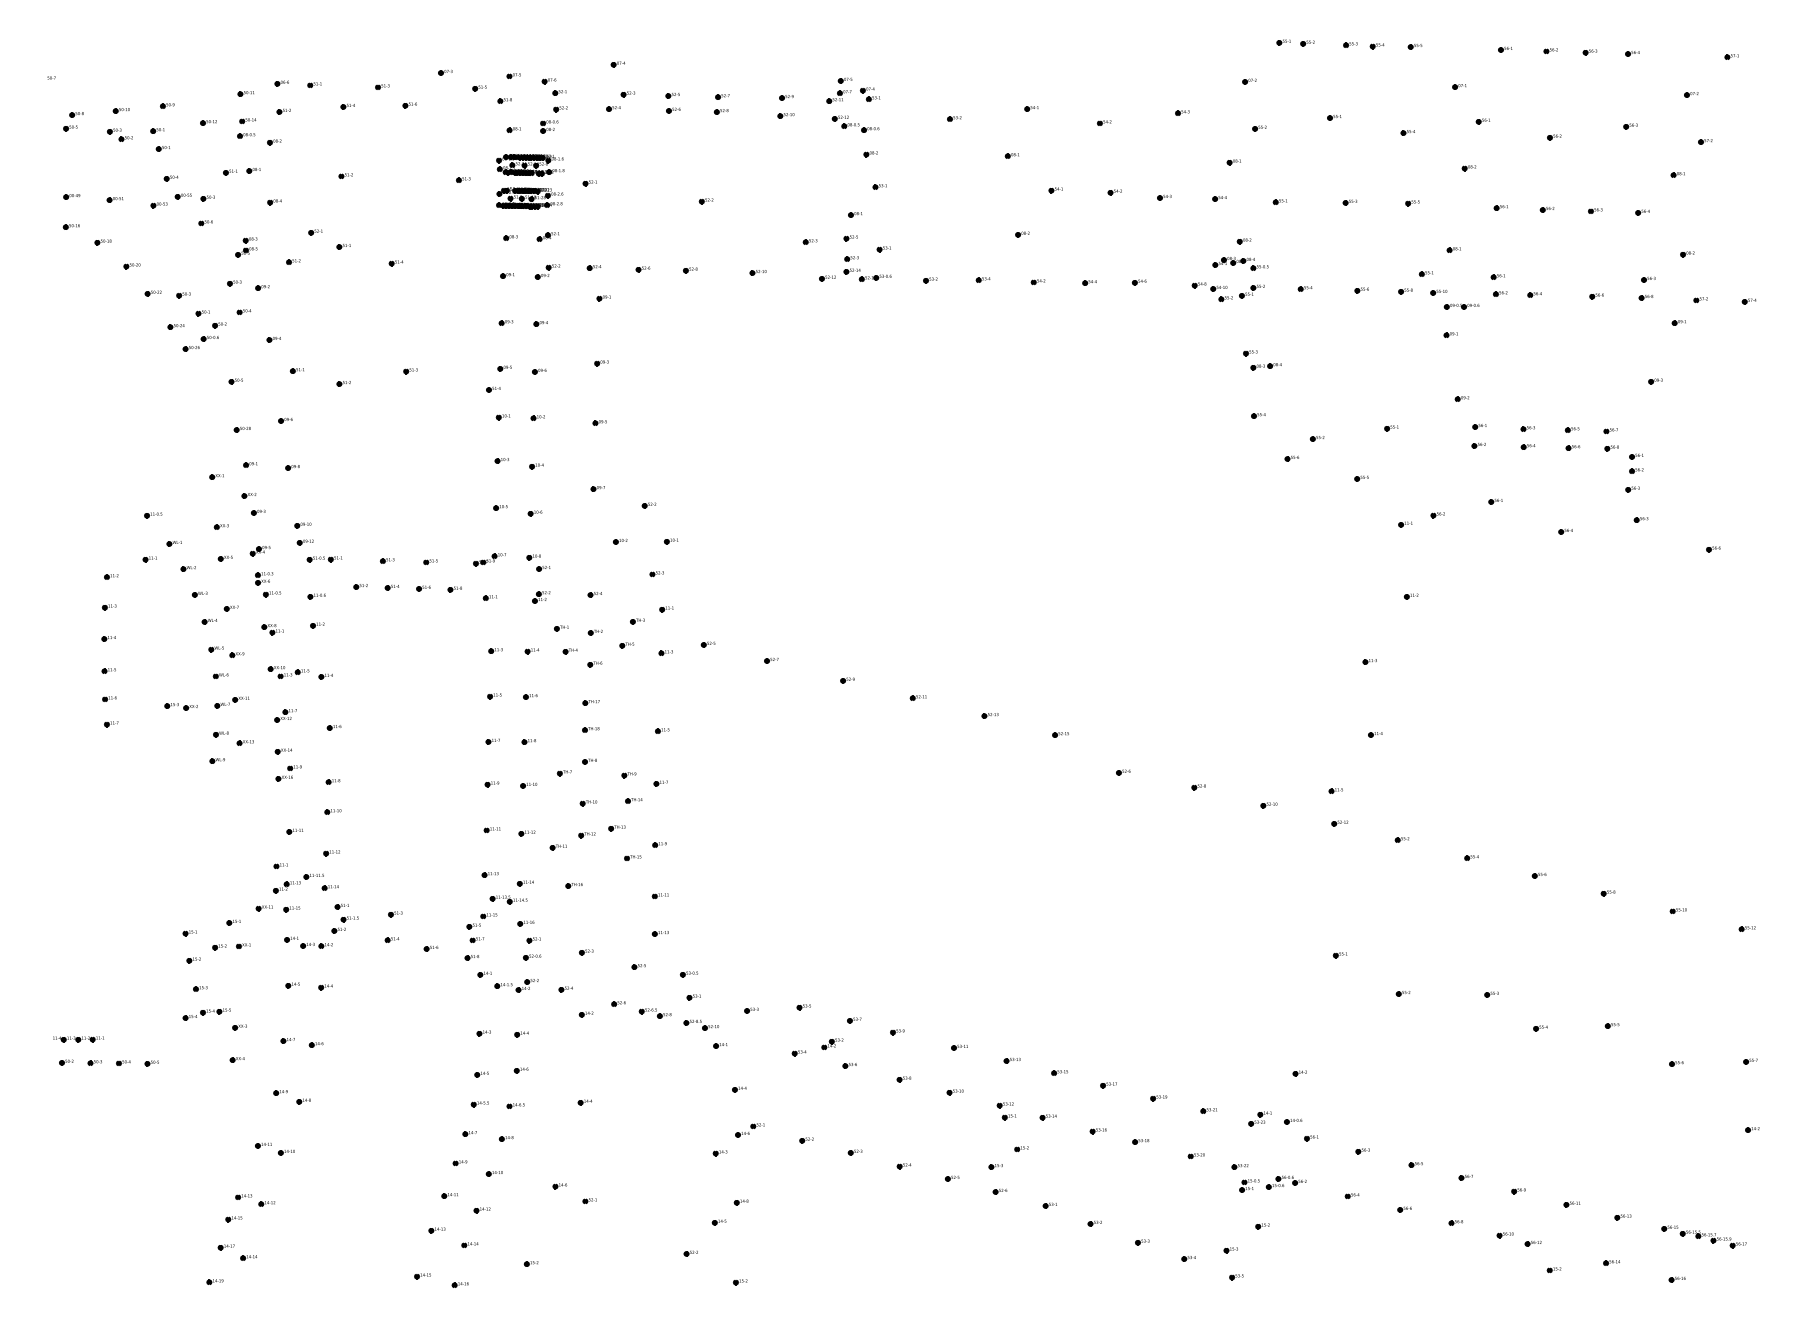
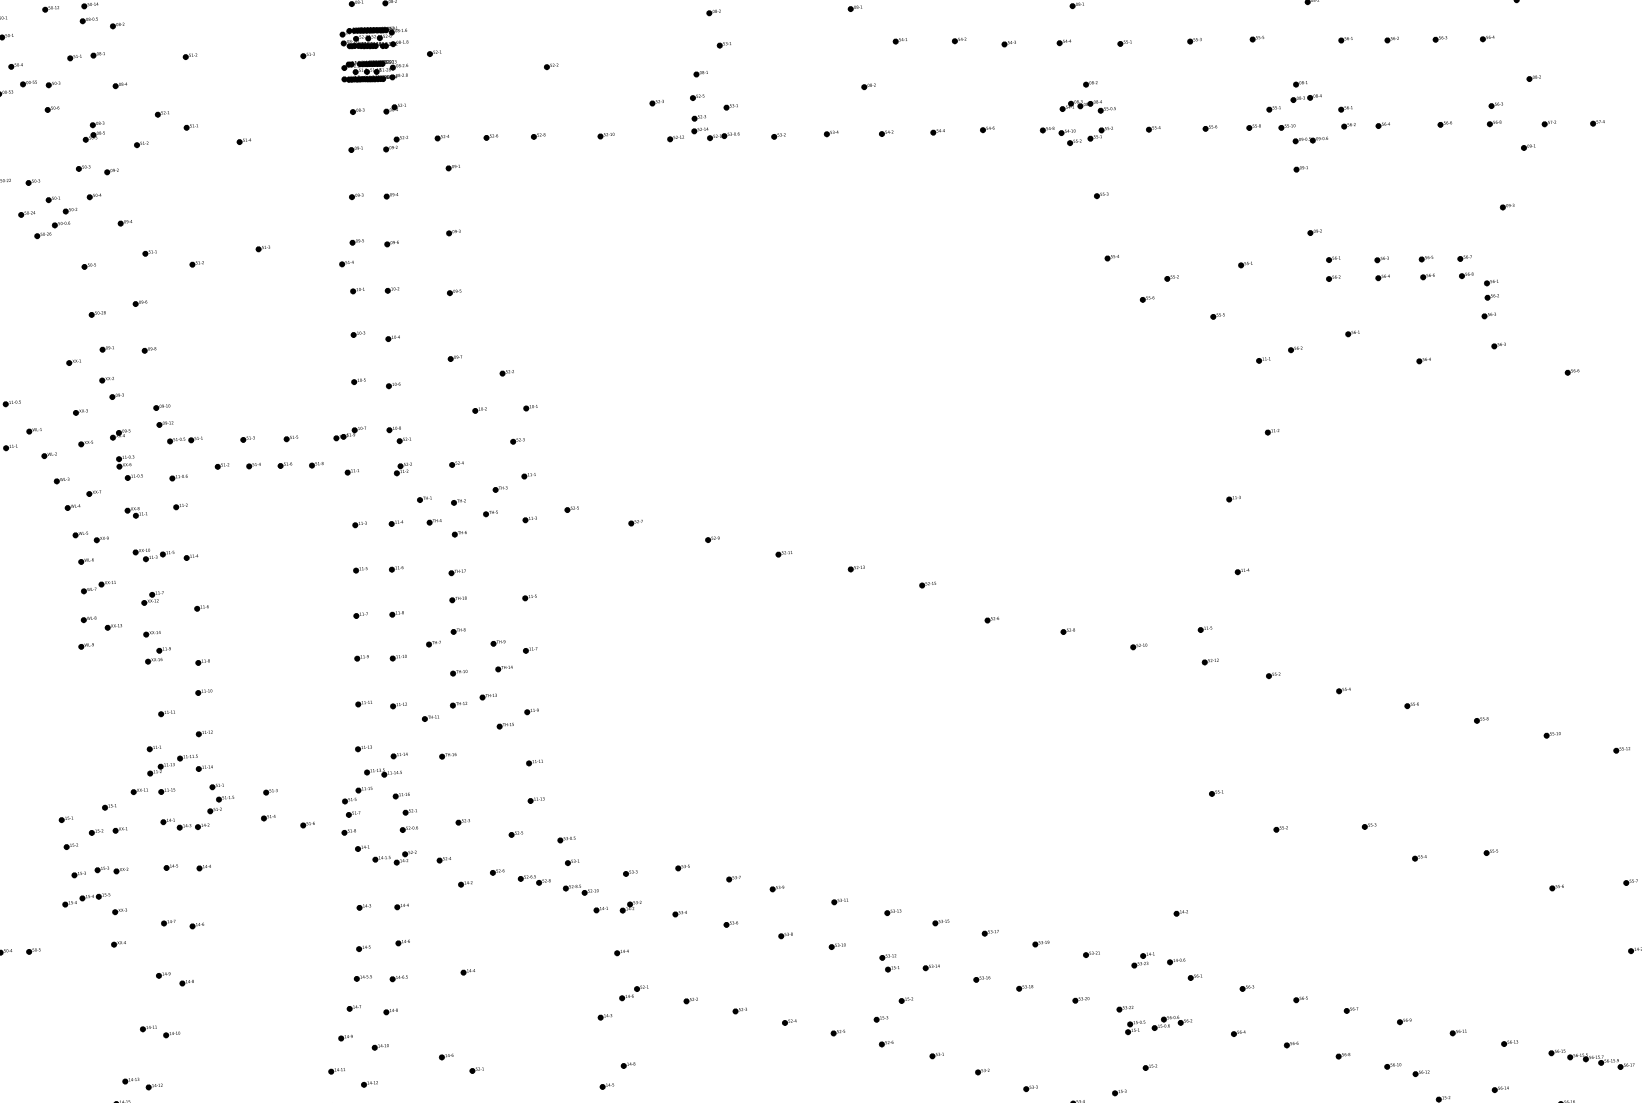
part: (1265, 366) -> (1305, 98), moved
part: (180, 706) -> (110, 870), moved
part: (832, 1044) -> (630, 907), moved

